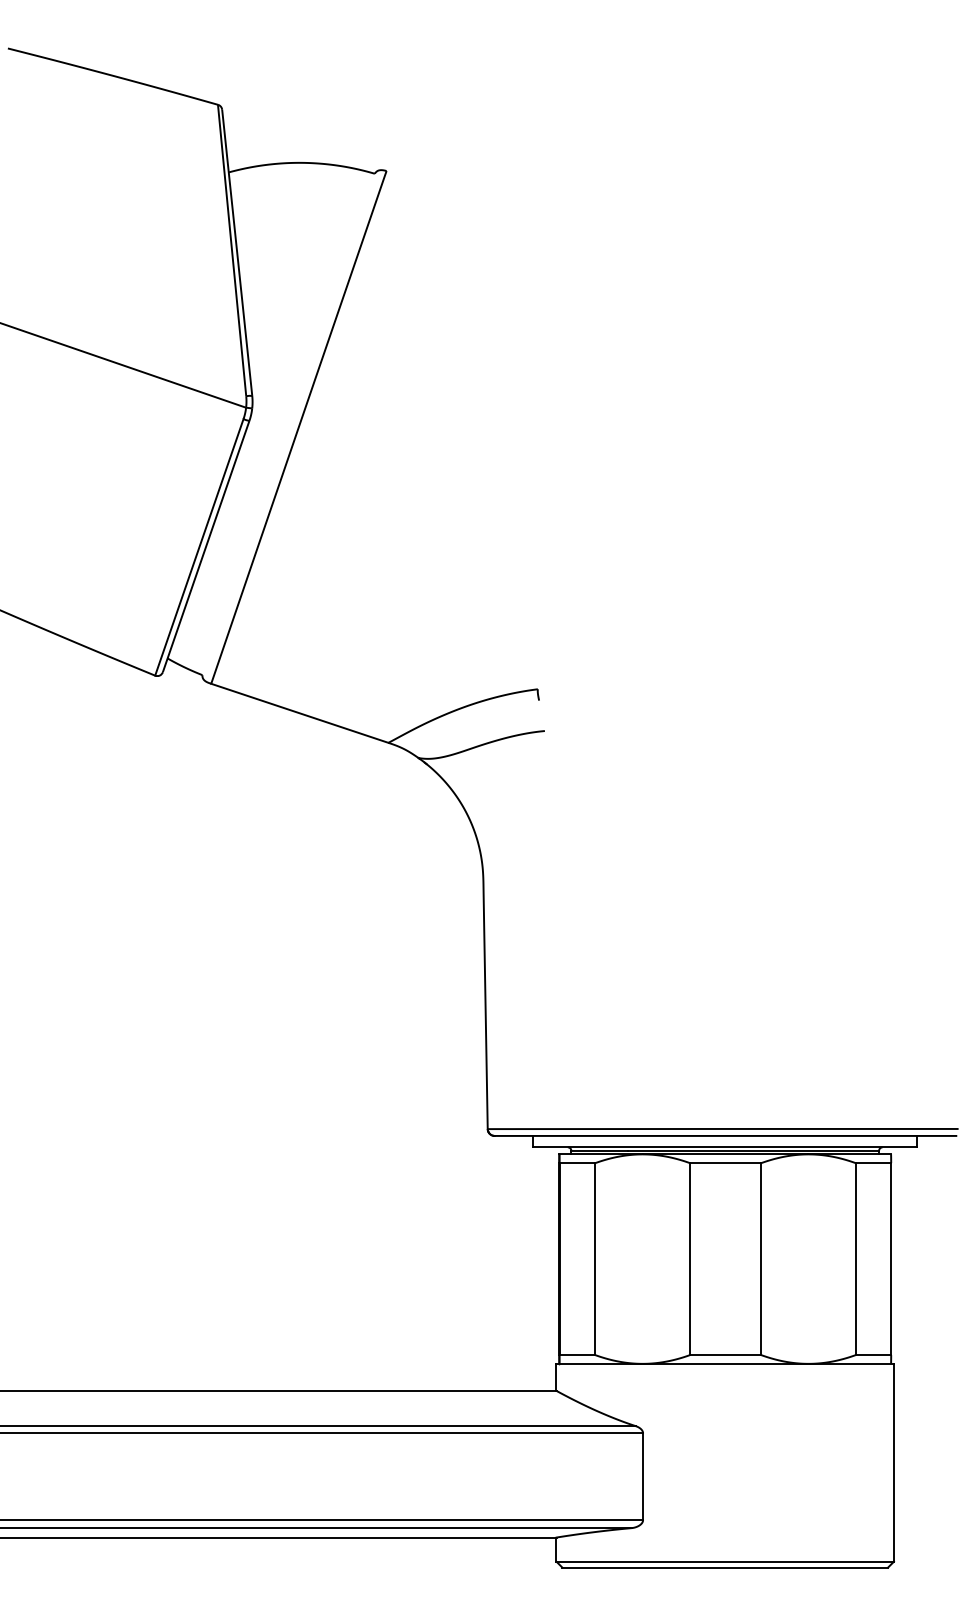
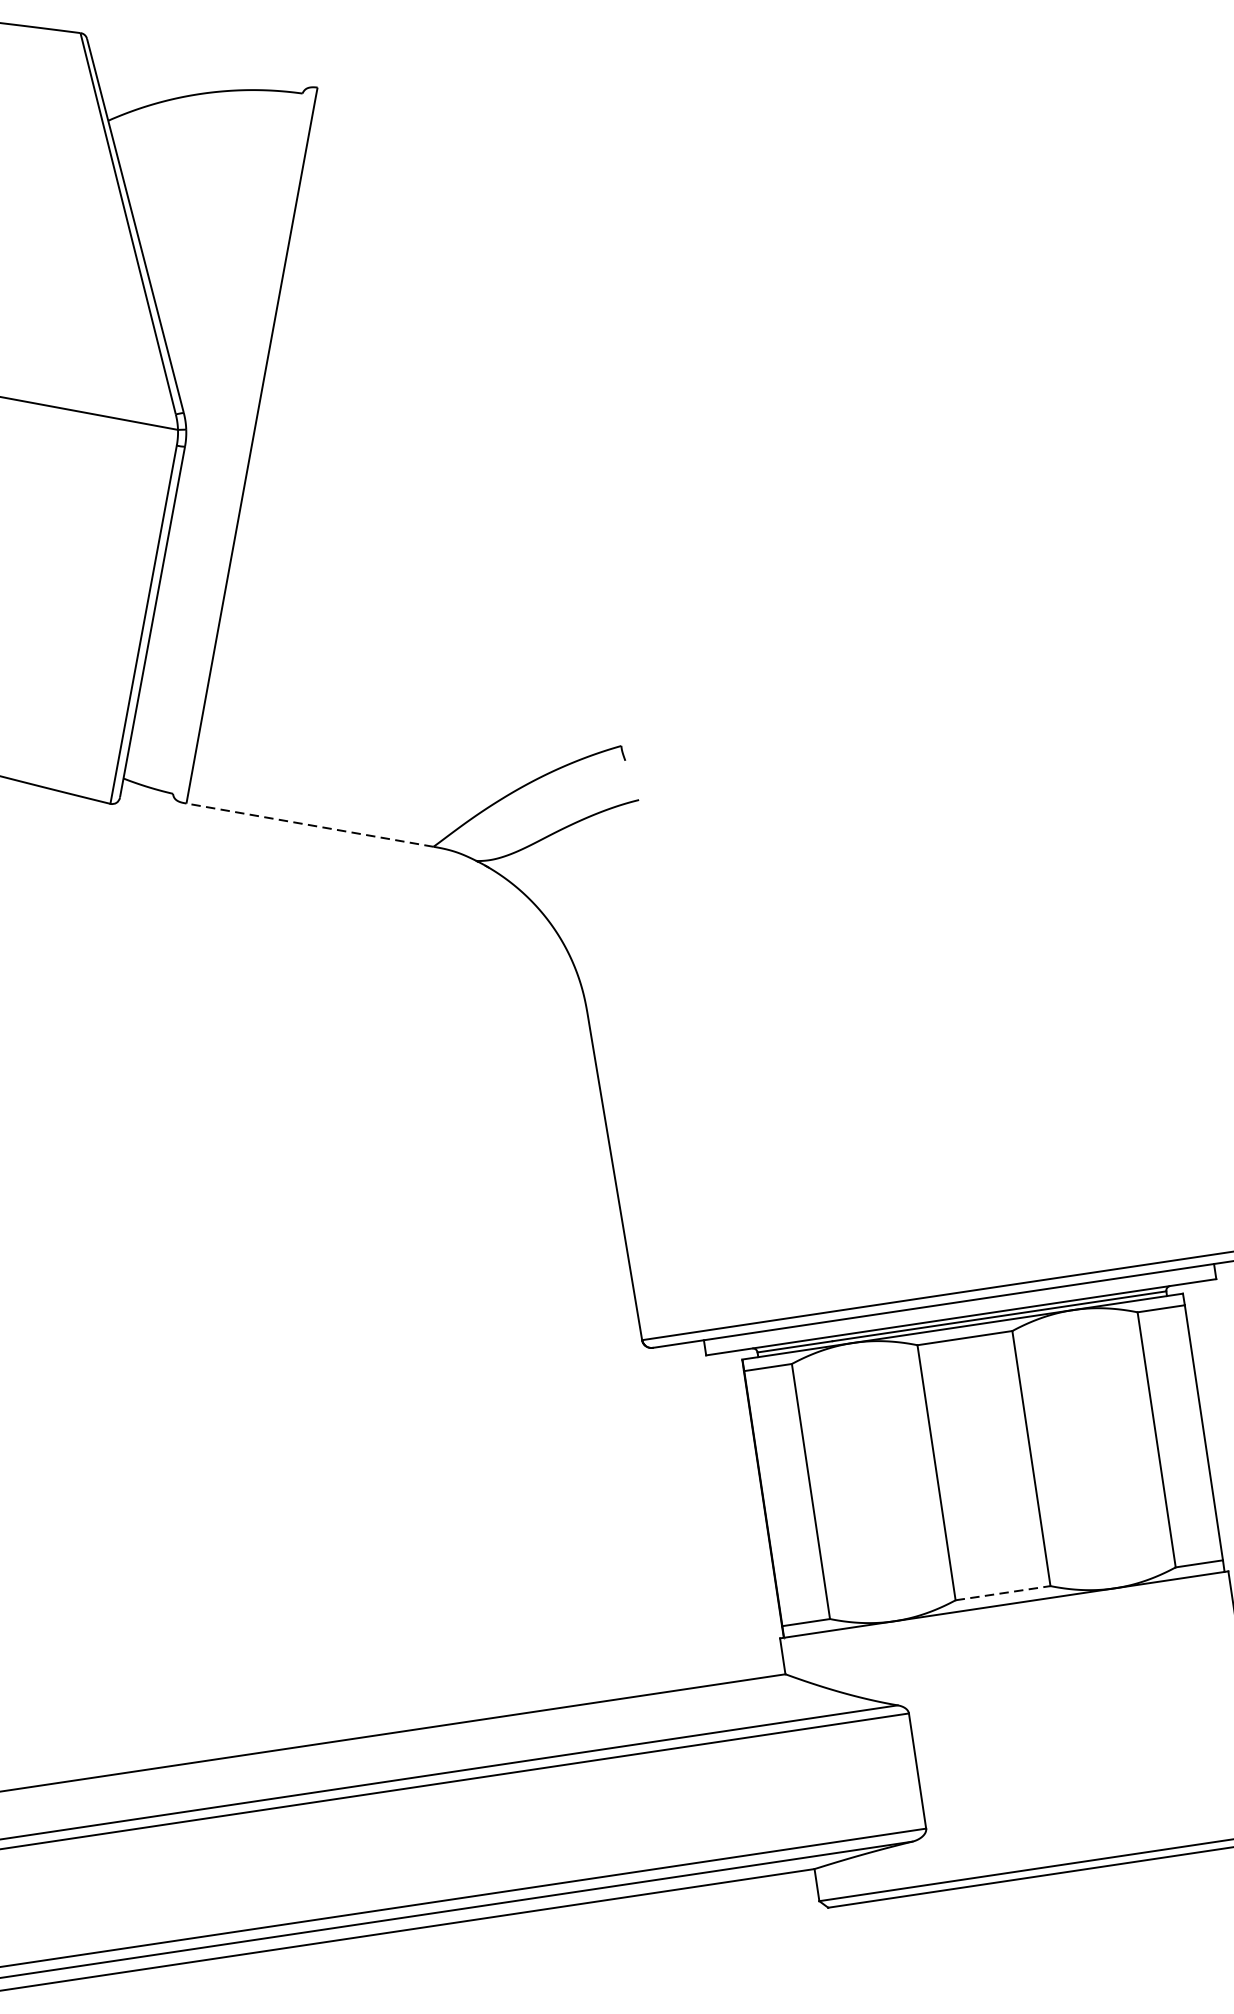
line: (299, 713) -> (309, 825), solid -> dashed
line: (725, 1355) -> (1002, 1593), solid -> dashed

